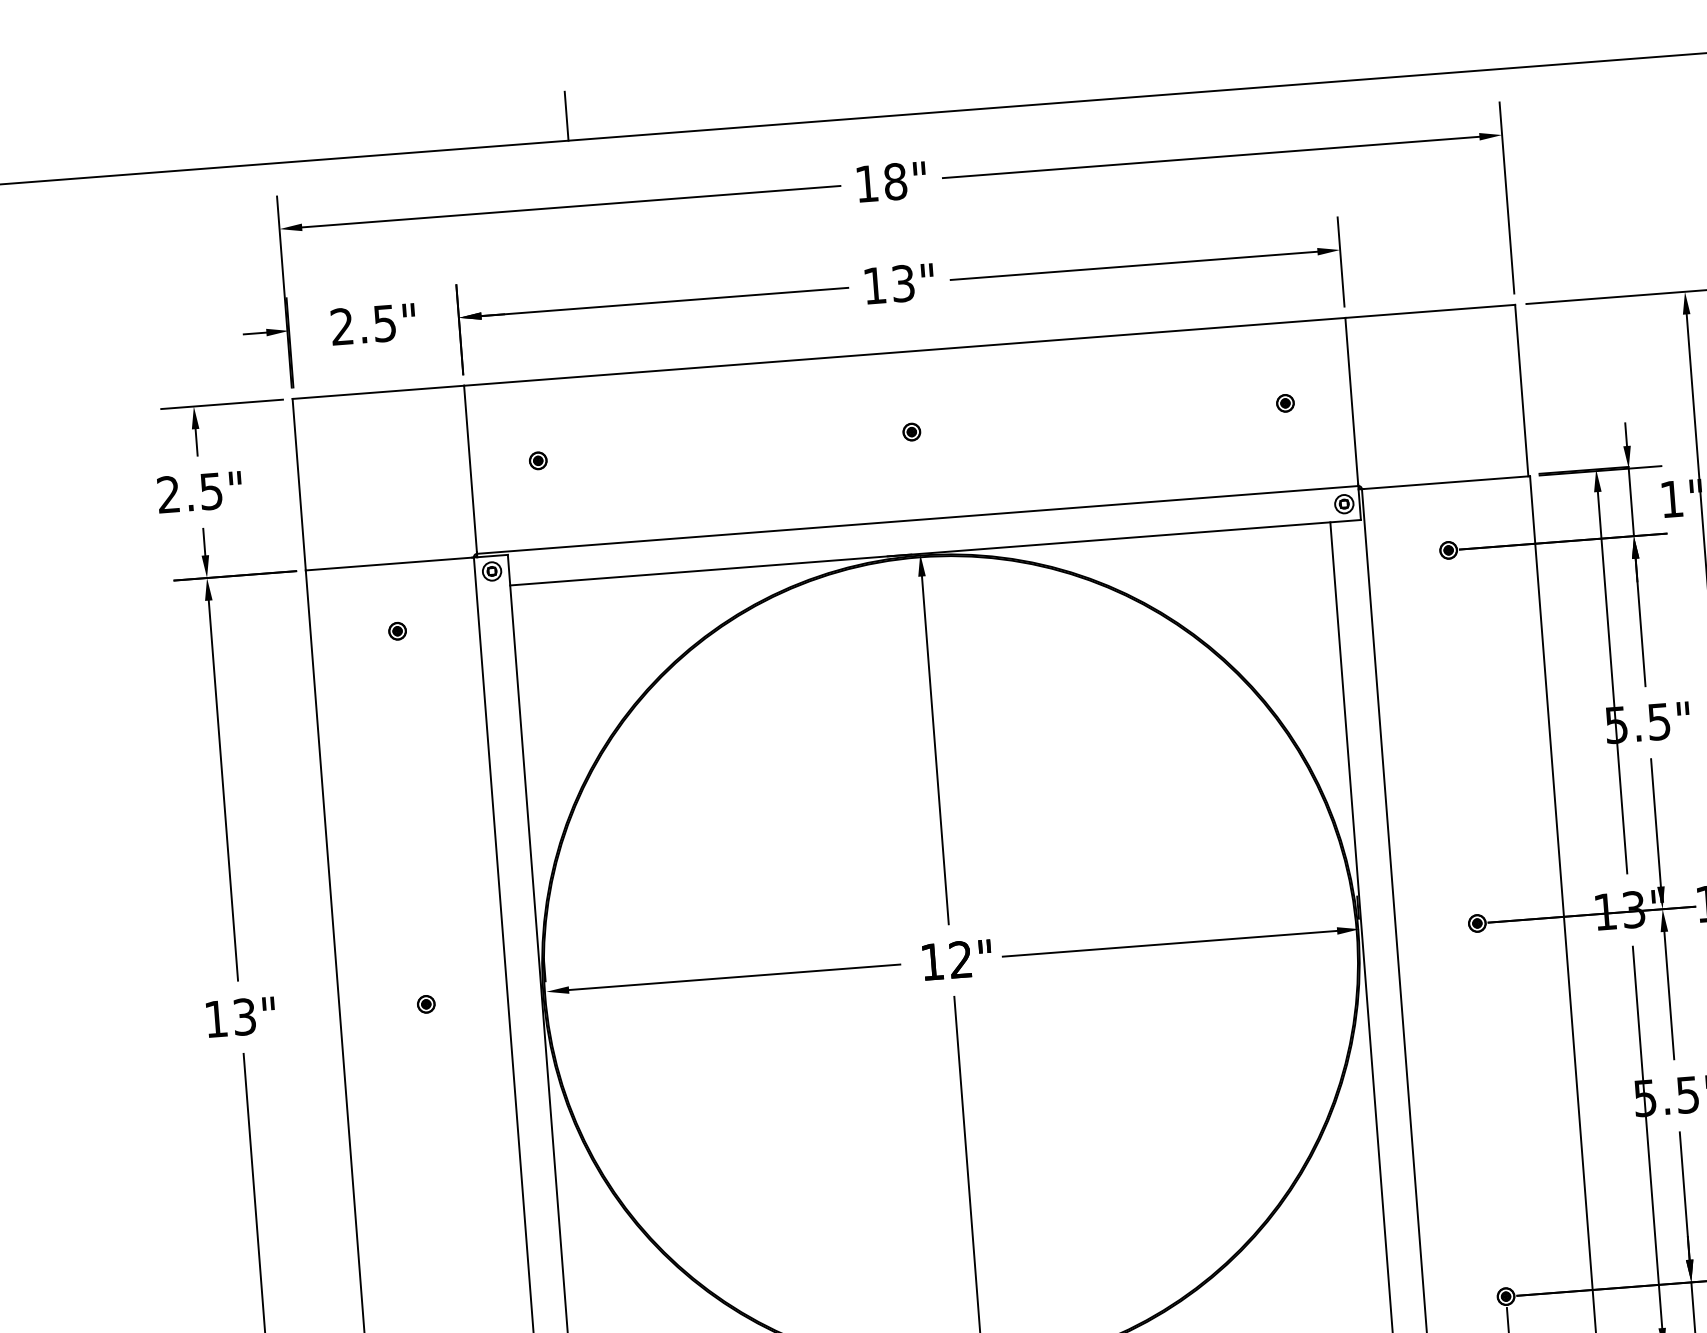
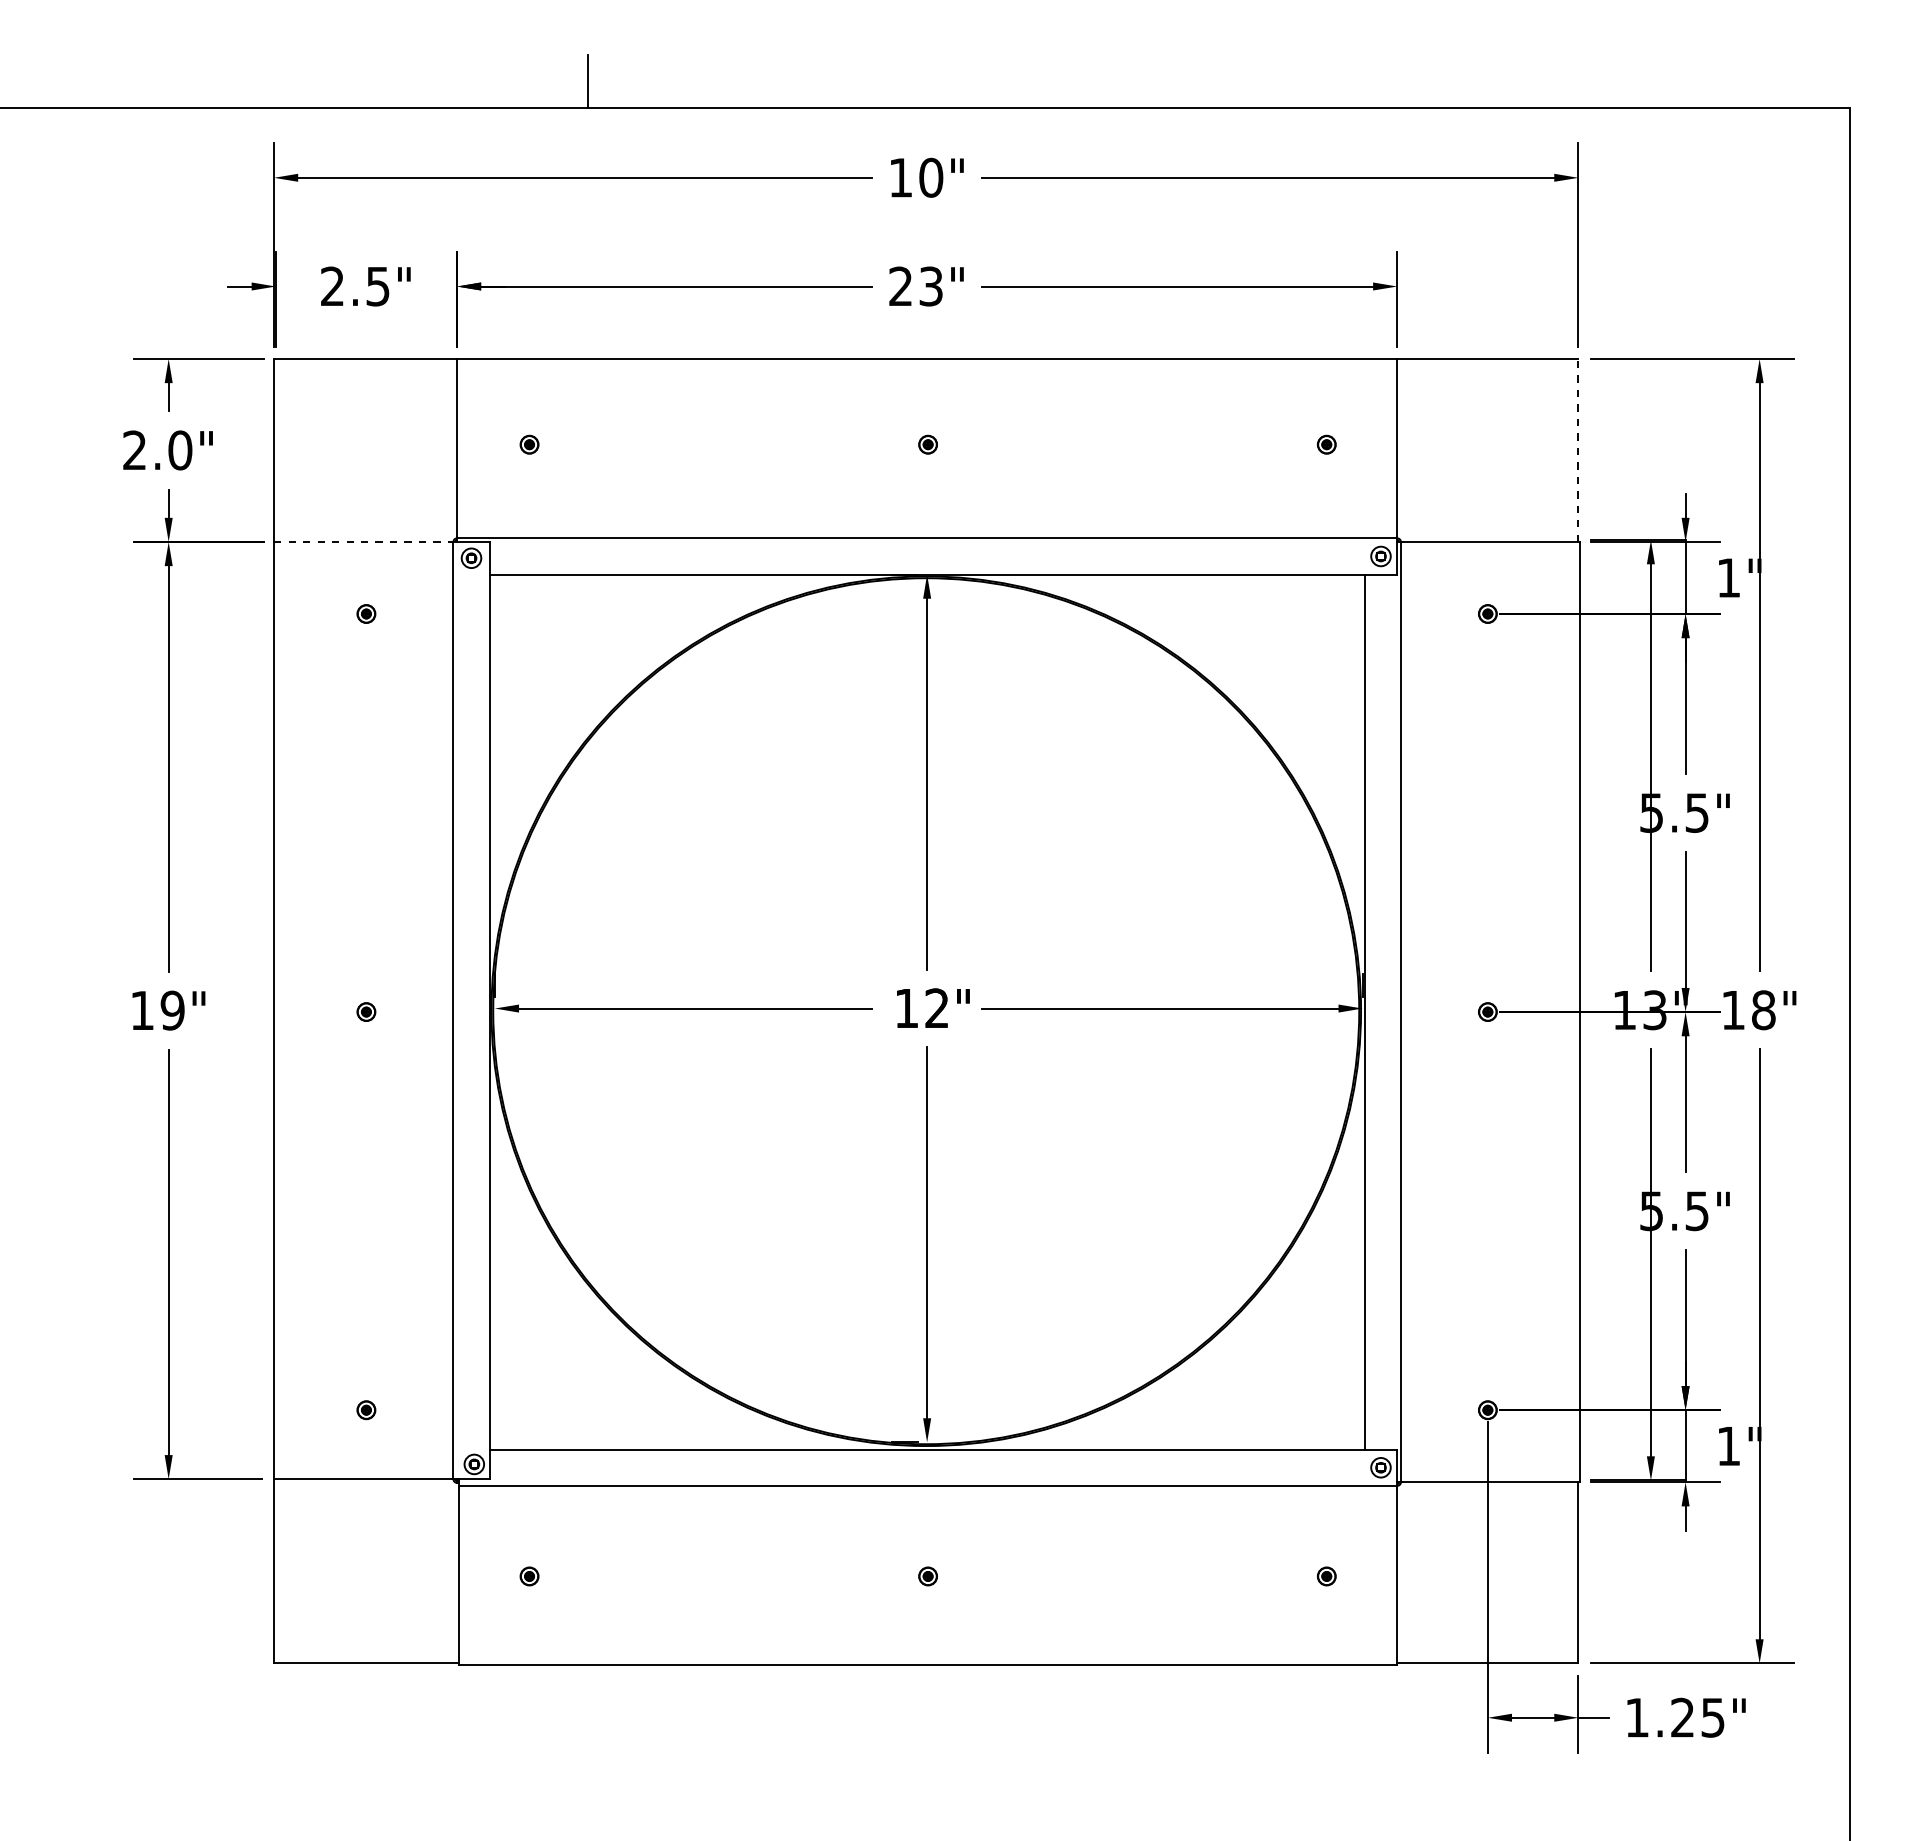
text: (895, 181) -> (931, 177), 18" -> 10"
text: (874, 284) -> (900, 285), 13" -> 23"
line: (1521, 390) -> (1578, 450), solid -> dashed
text: (211, 491) -> (180, 450), 2.5" -> 2.0"
line: (388, 563) -> (362, 541), solid -> dashed
text: (244, 1016) -> (172, 1010), 13" -> 19"

